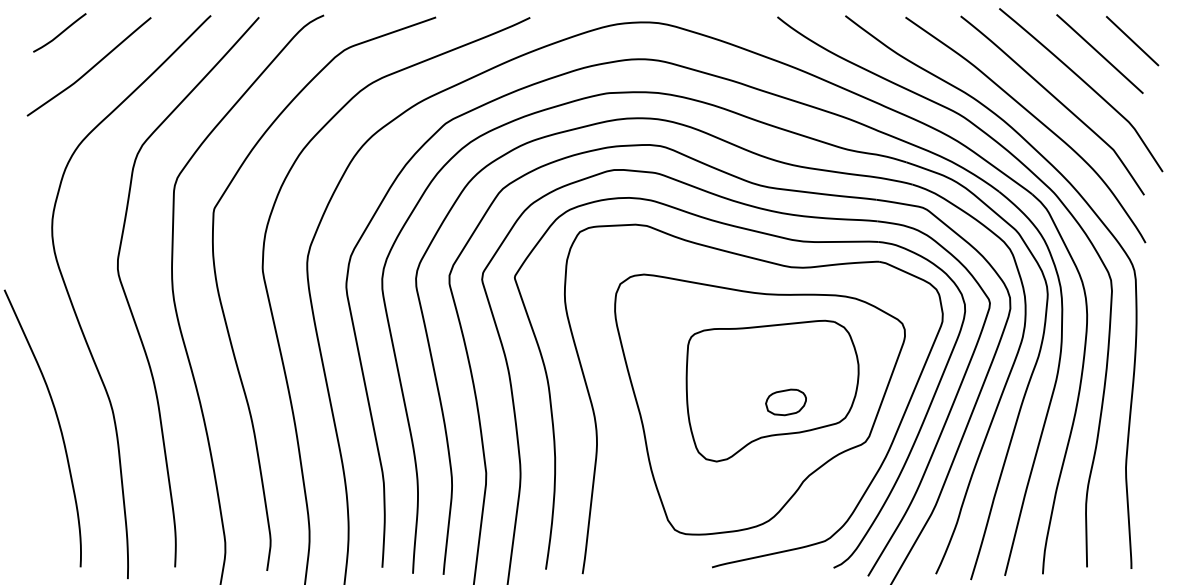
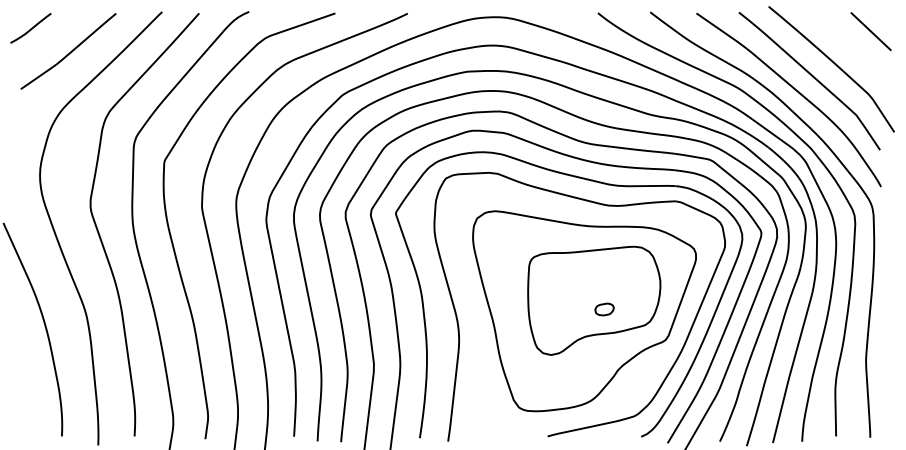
curve: (59, 33) -> (30, 28), moved
line: (1099, 53) -> (845, 41), removed
part: (785, 402) -> (604, 309), size x0.6

